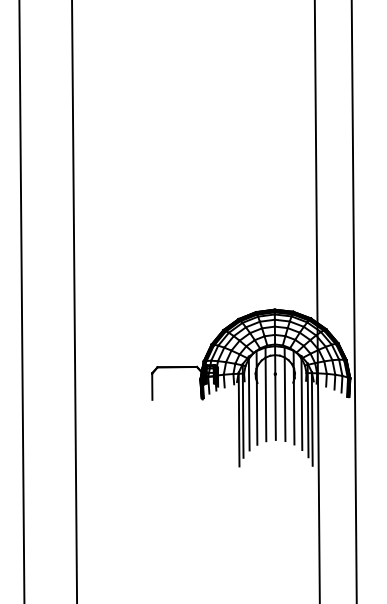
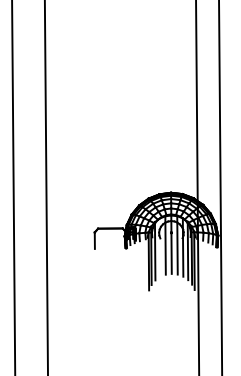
line: (256, 397) -> (159, 247), removed

